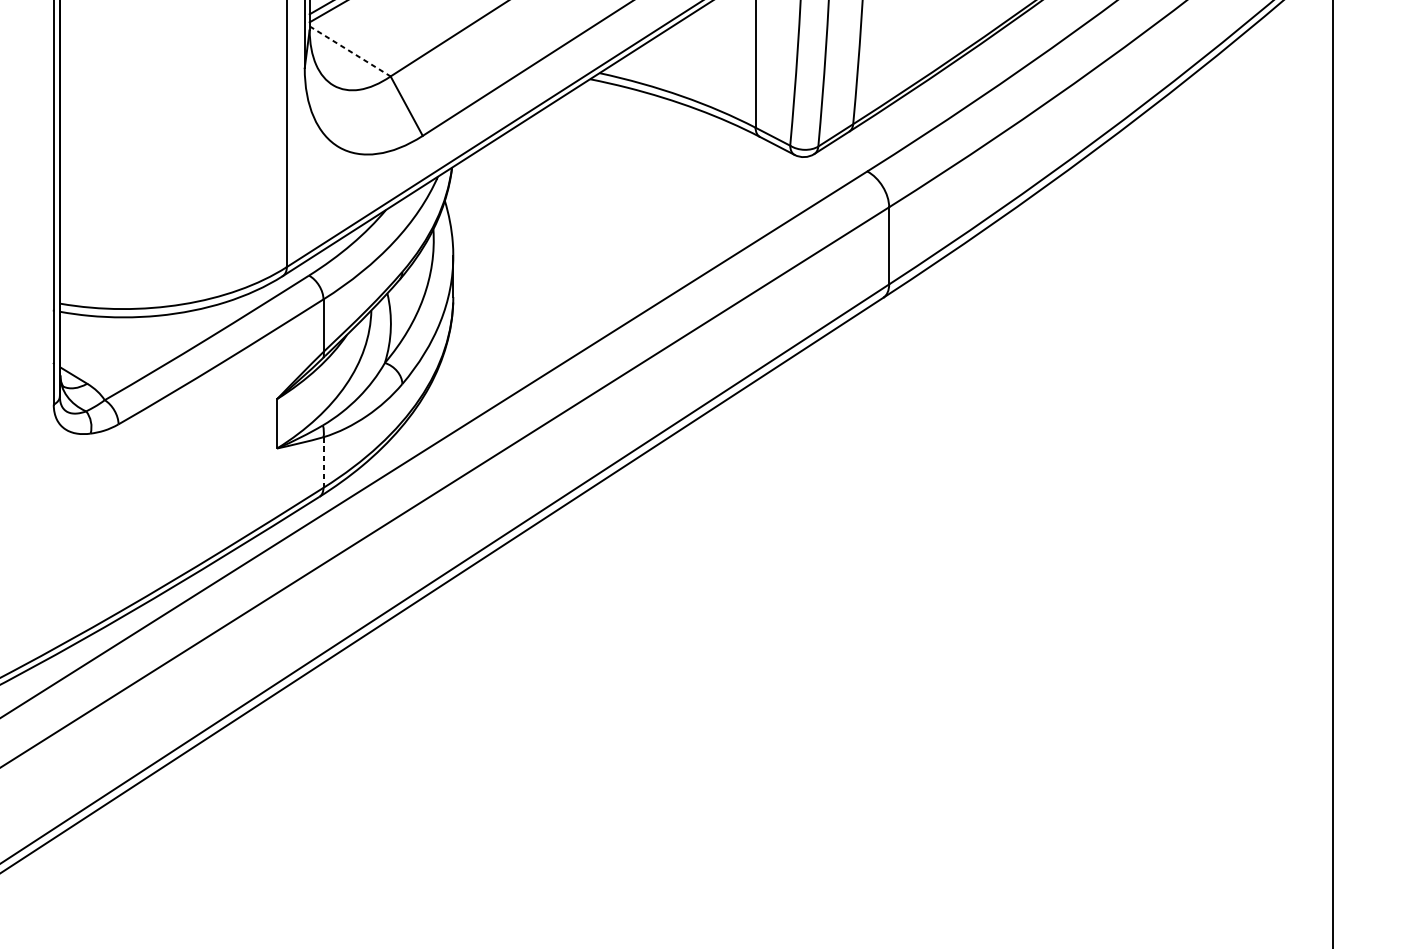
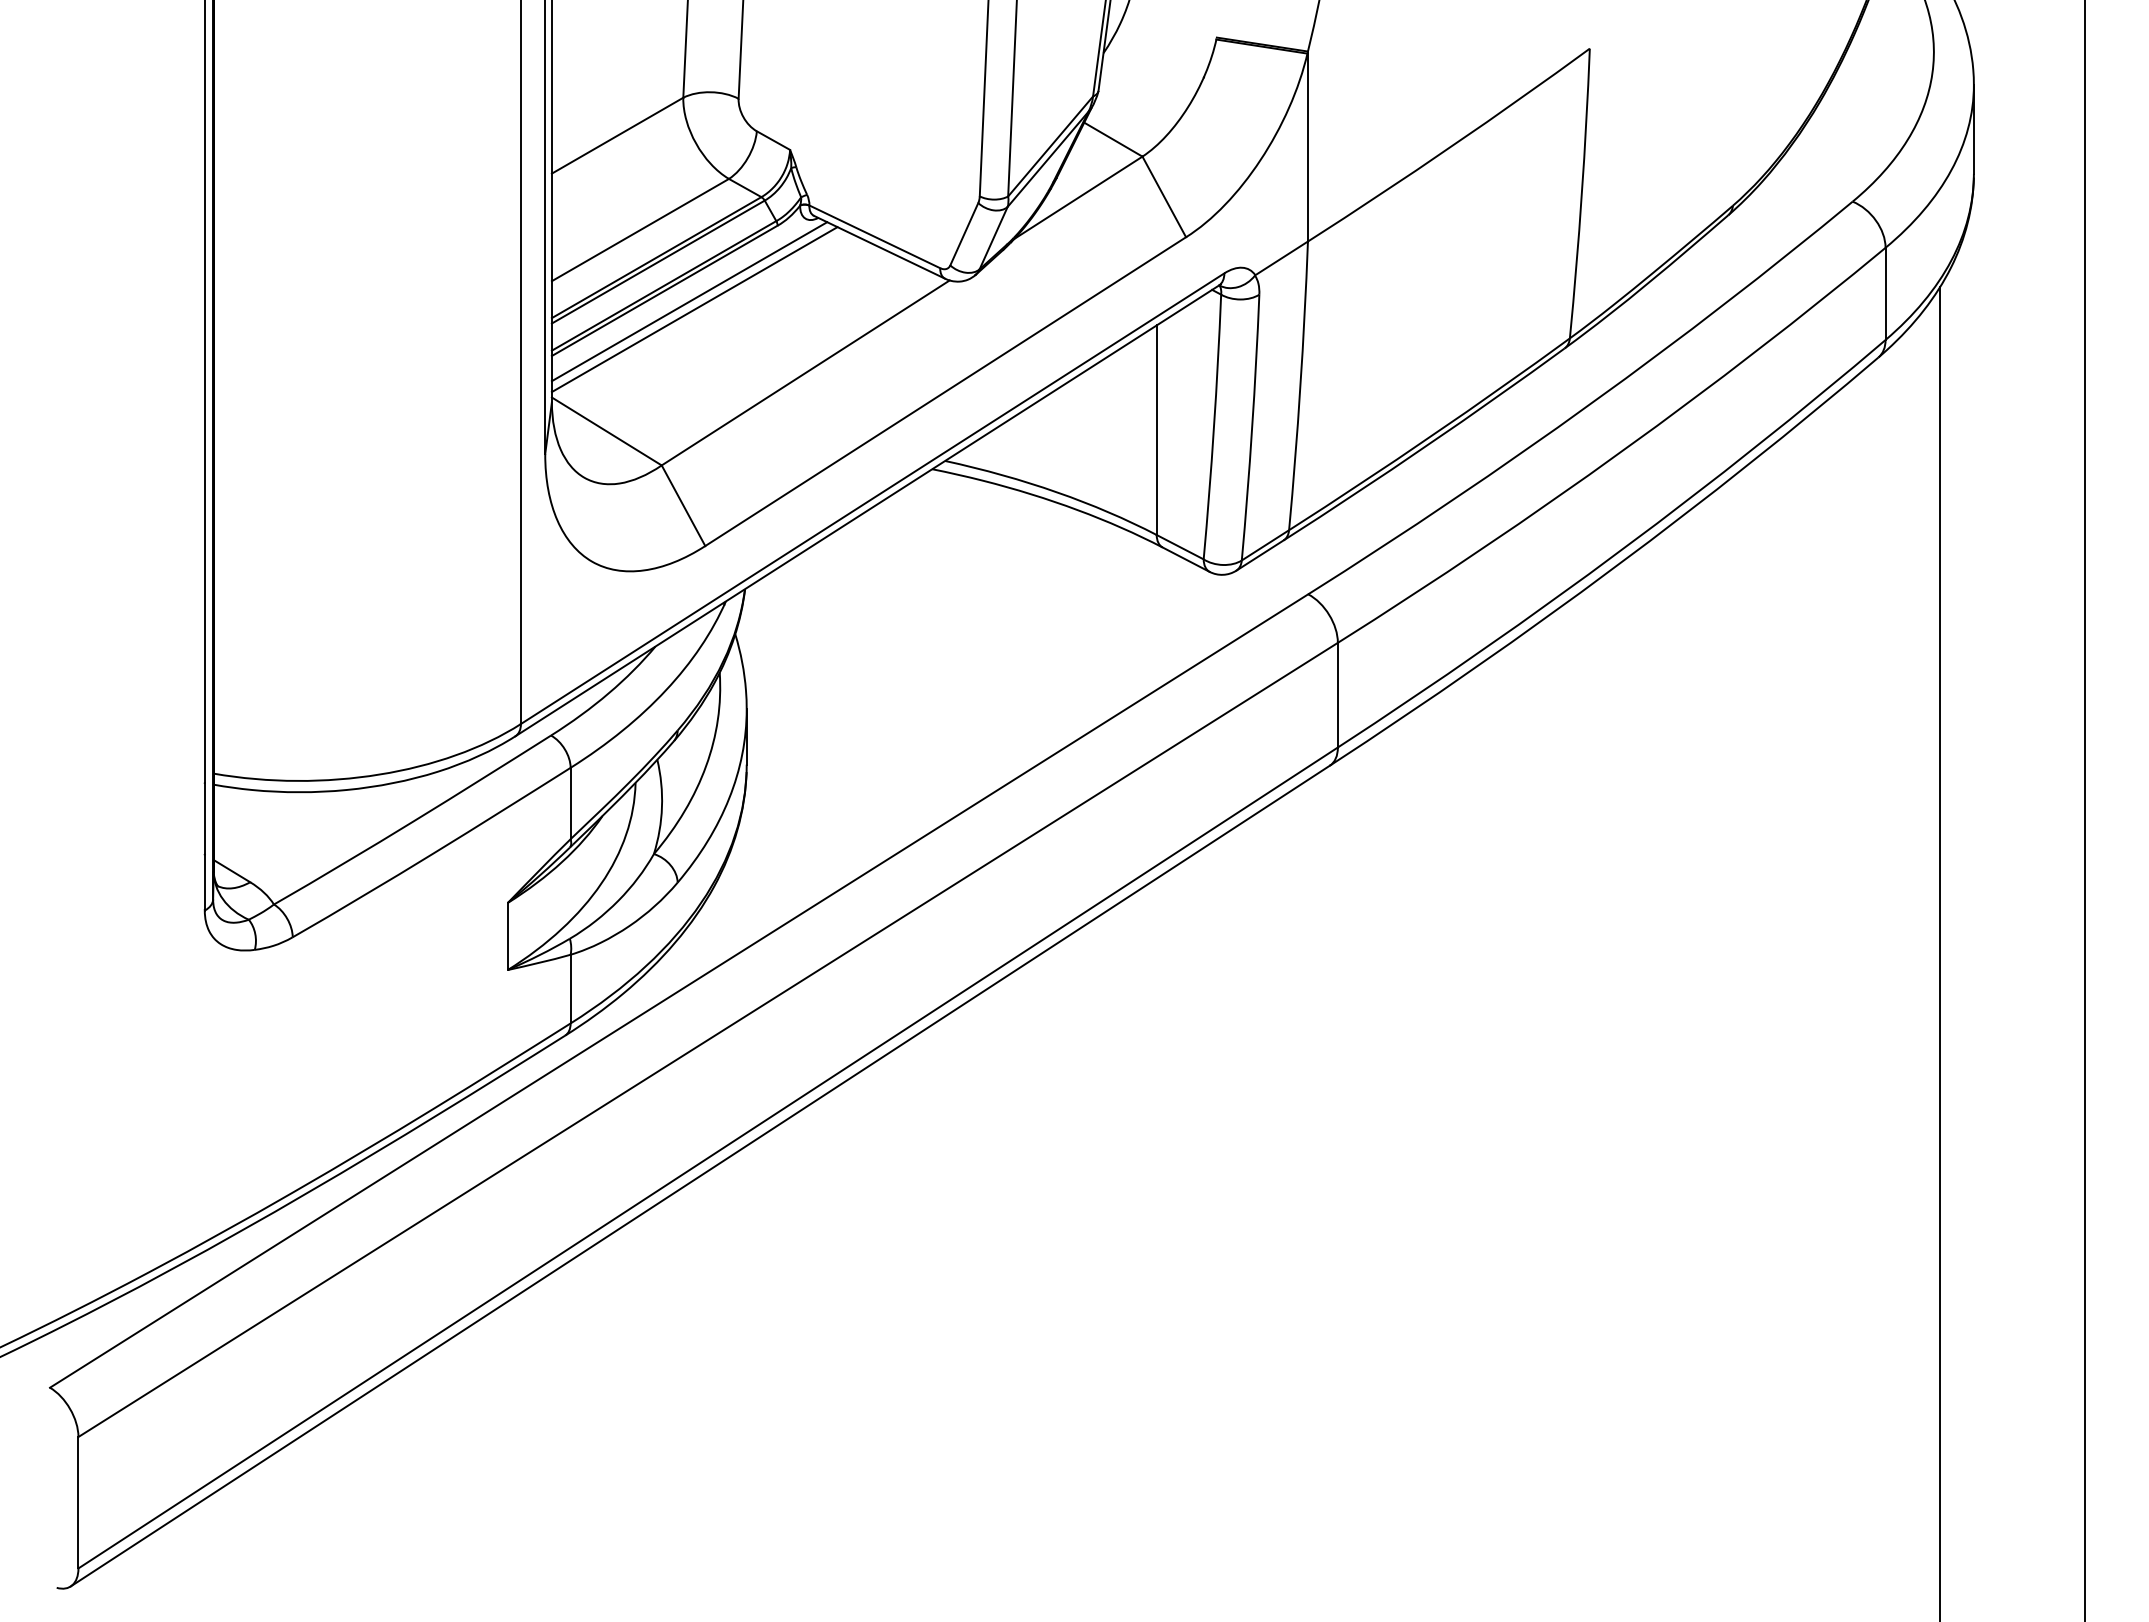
line: (349, 51) -> (606, 431), dashed -> solid
line: (323, 462) -> (570, 988), dashed -> solid

